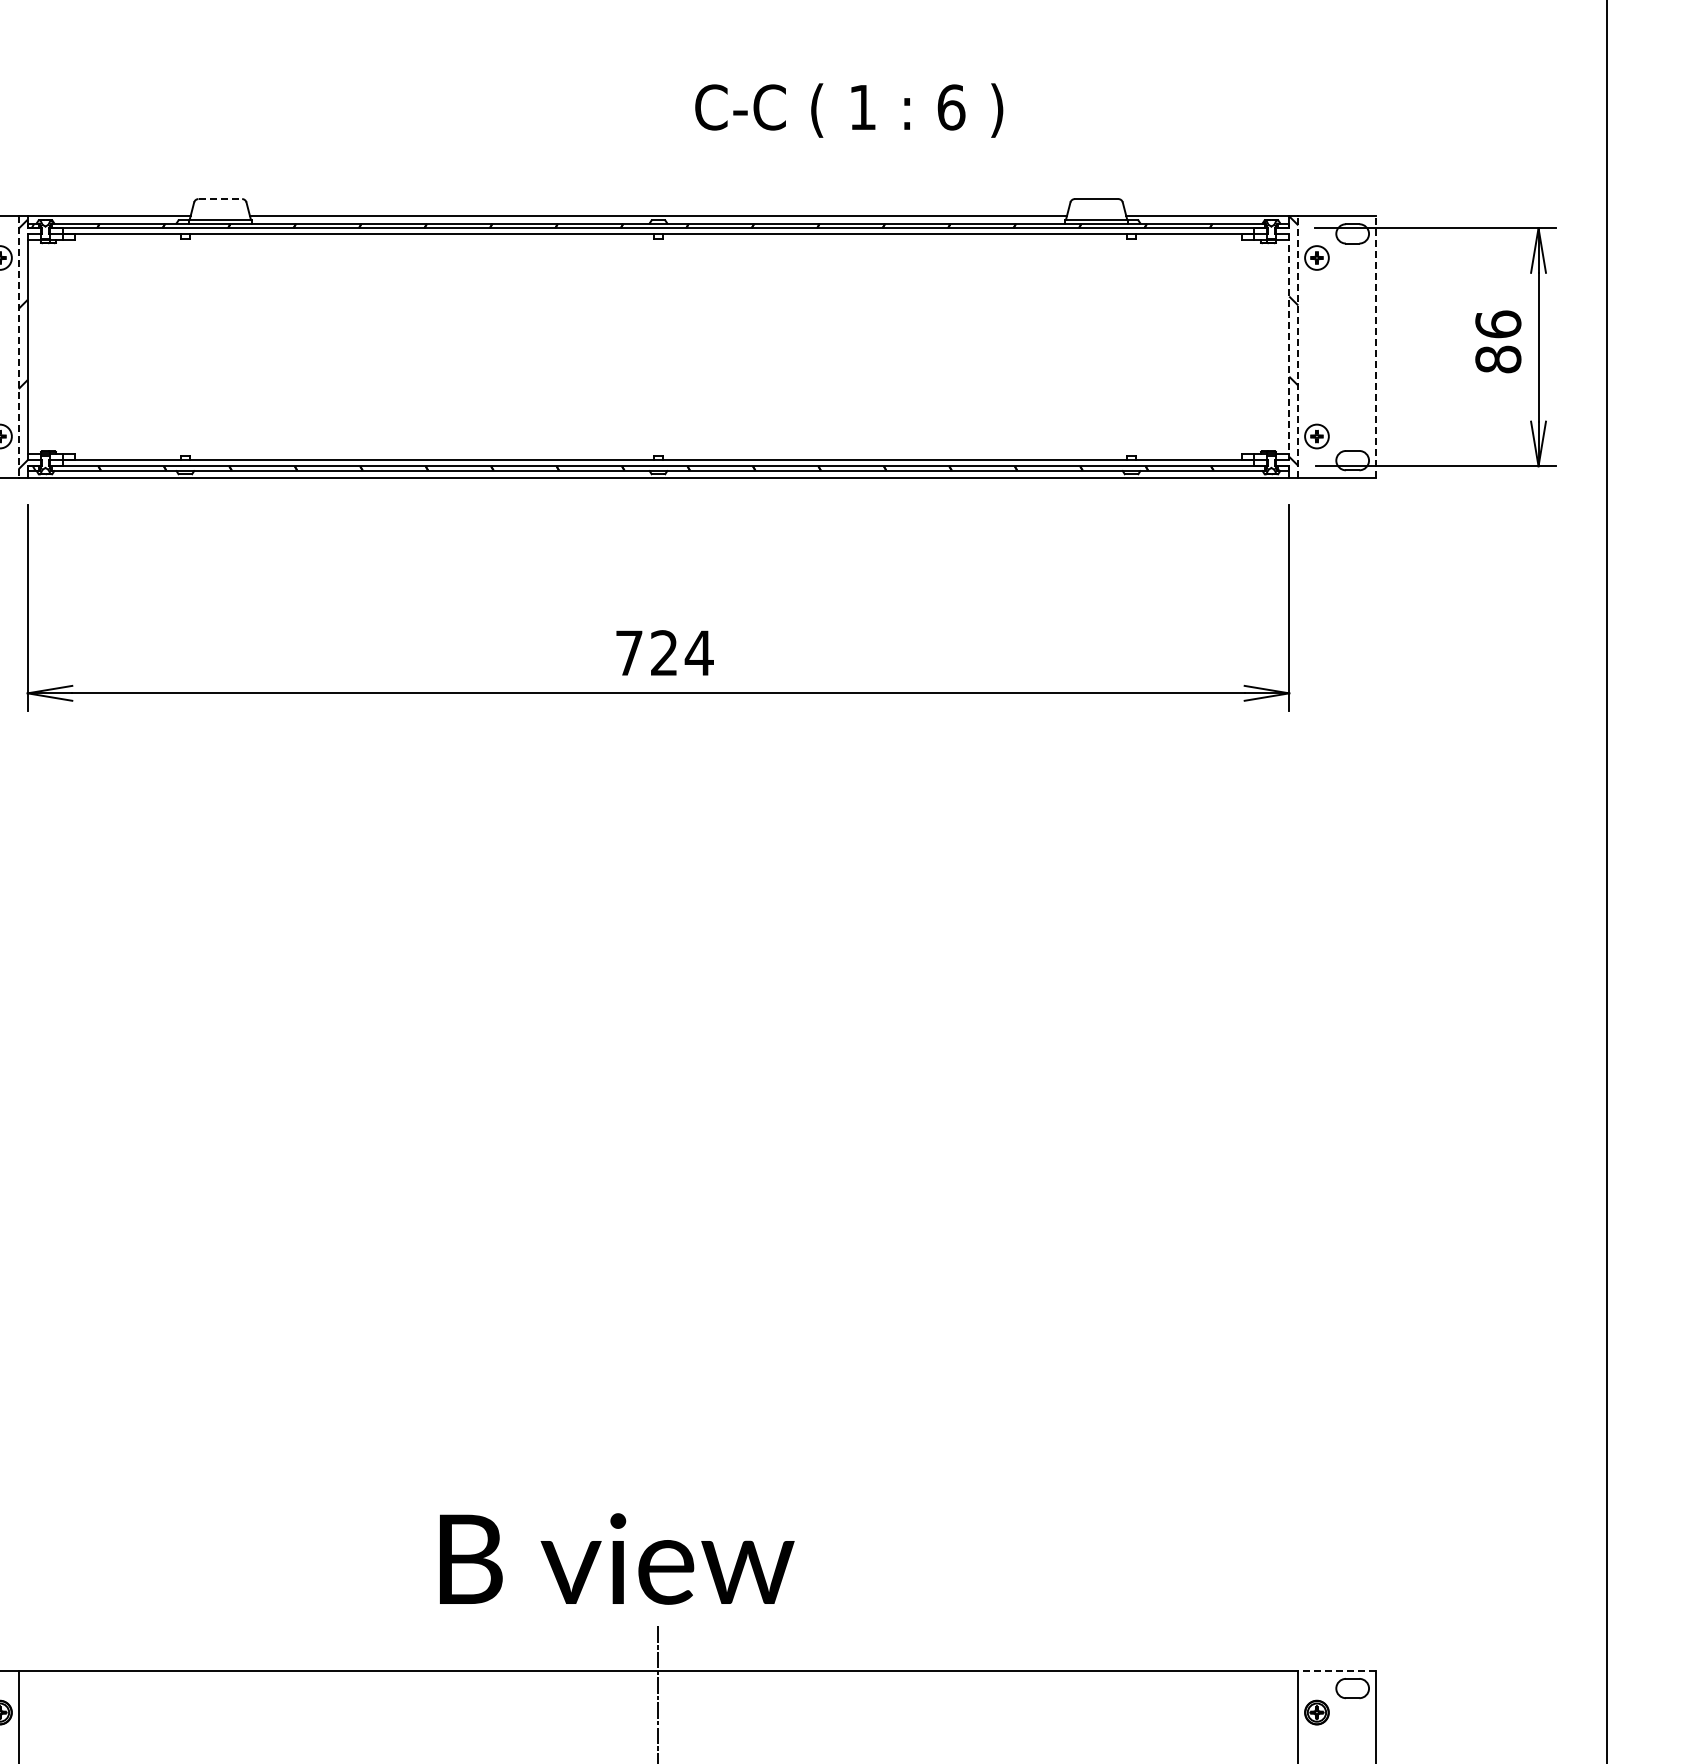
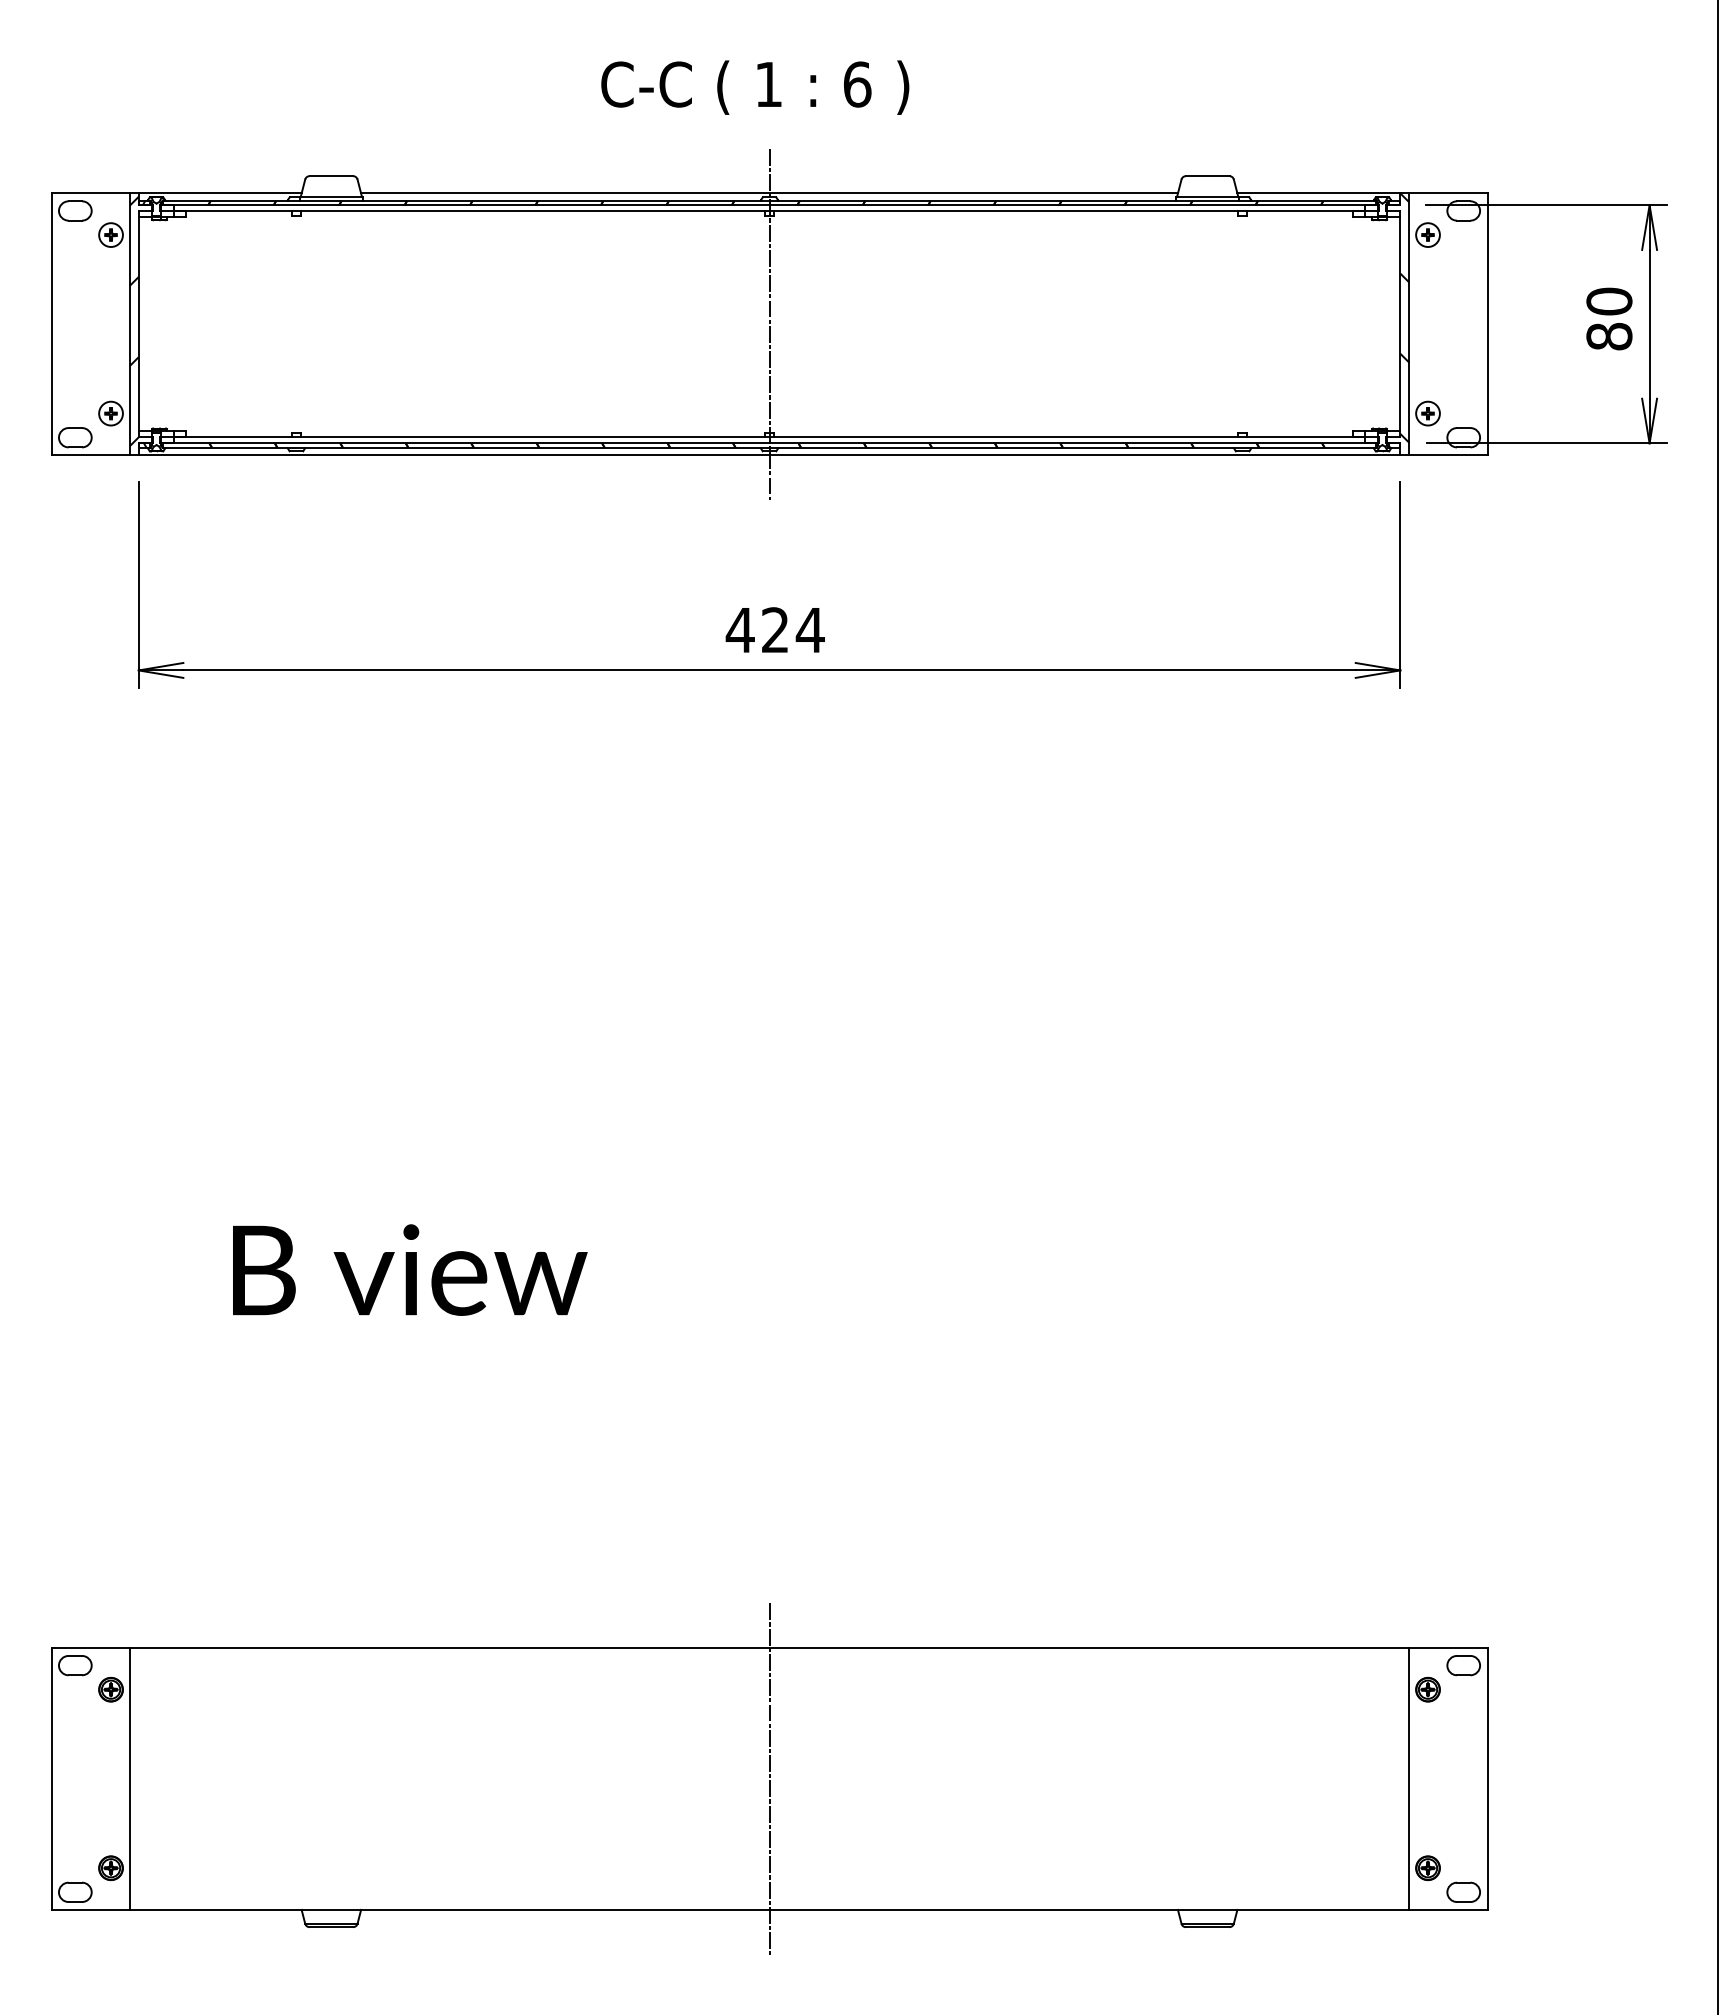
text: (849, 110) -> (755, 87), moved
line: (220, 199) -> (331, 176), dashed -> solid
text: (1498, 324) -> (1609, 301), 86 -> 80
line: (658, 346) -> (769, 323), added
line: (18, 347) -> (129, 324), dashed -> solid
line: (1289, 347) -> (1400, 324), dashed -> solid
line: (1298, 347) -> (1409, 324), dashed -> solid
line: (1376, 347) -> (1487, 324), dashed -> solid
text: (628, 653) -> (739, 630), 724 -> 424
text: (617, 1558) -> (410, 1269), moved
line: (1336, 1671) -> (1447, 1648), dashed -> solid

